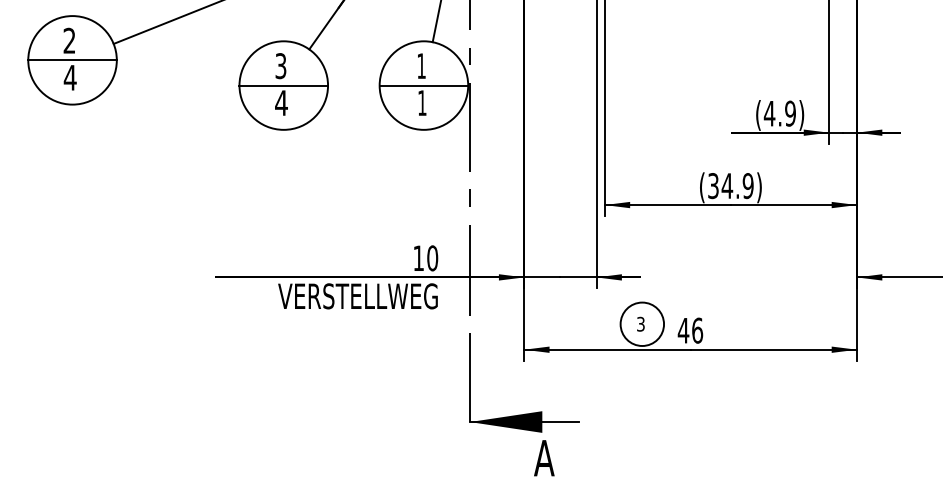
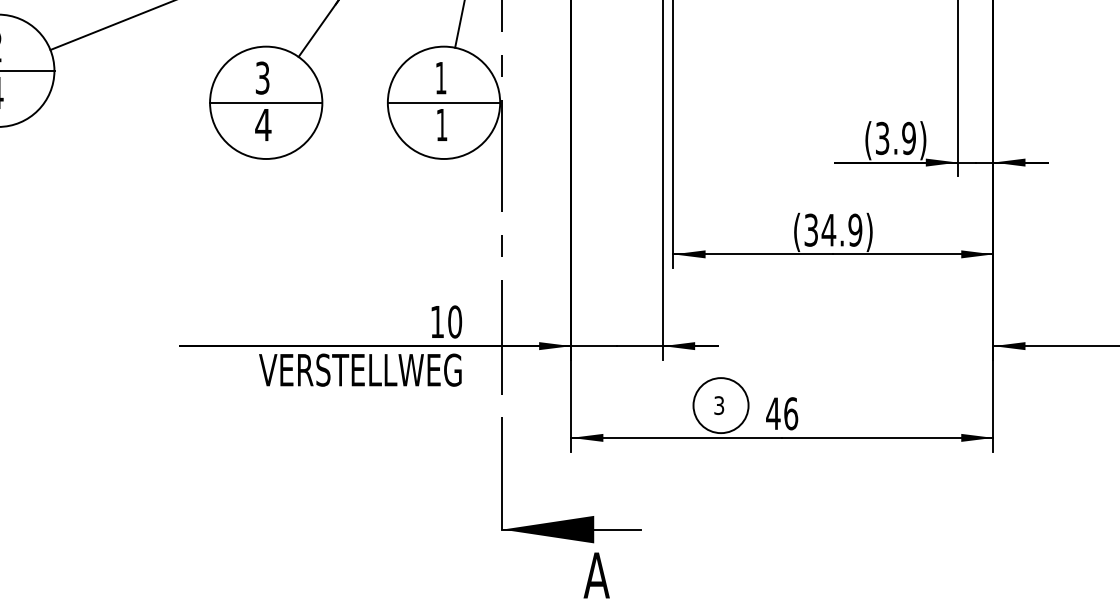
text: (769, 113) -> (882, 138), (4.9) -> (3.9)

